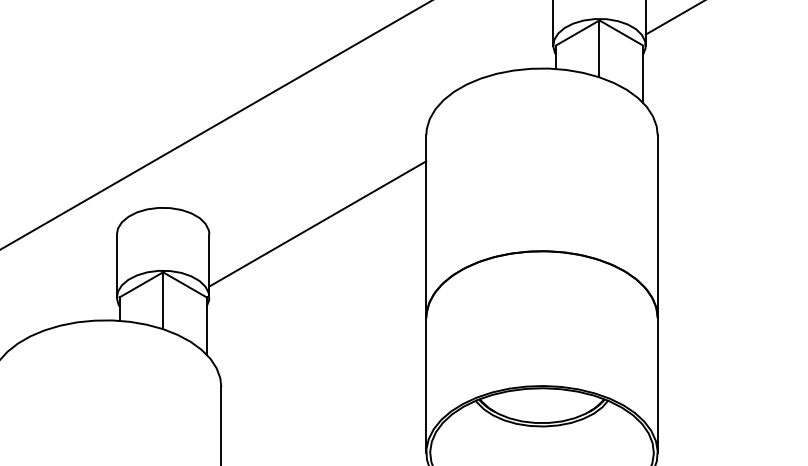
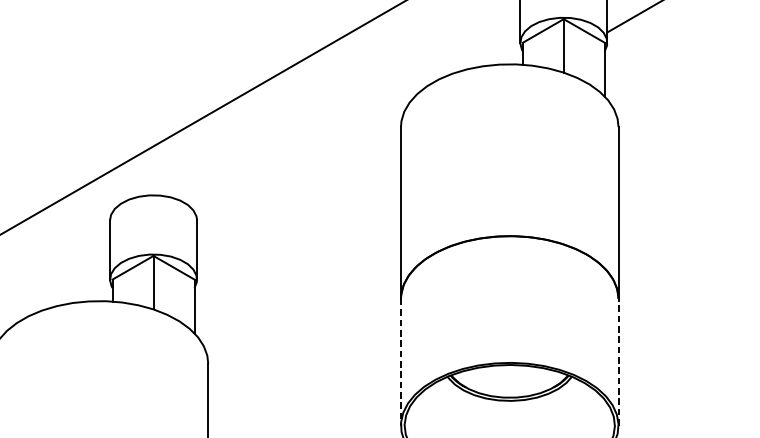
line: (317, 223) -> (298, 210), removed
line: (657, 384) -> (618, 361), solid -> dashed
line: (426, 385) -> (401, 362), solid -> dashed

